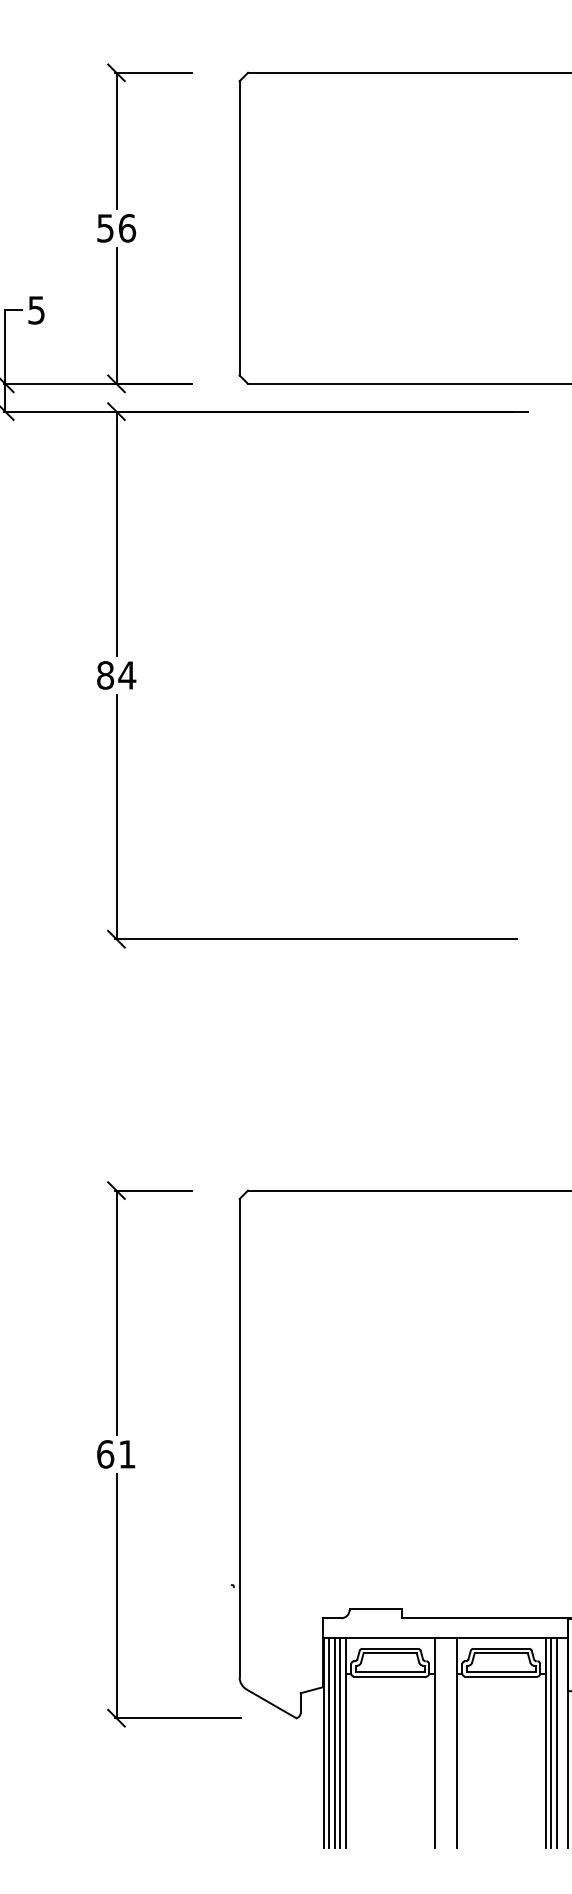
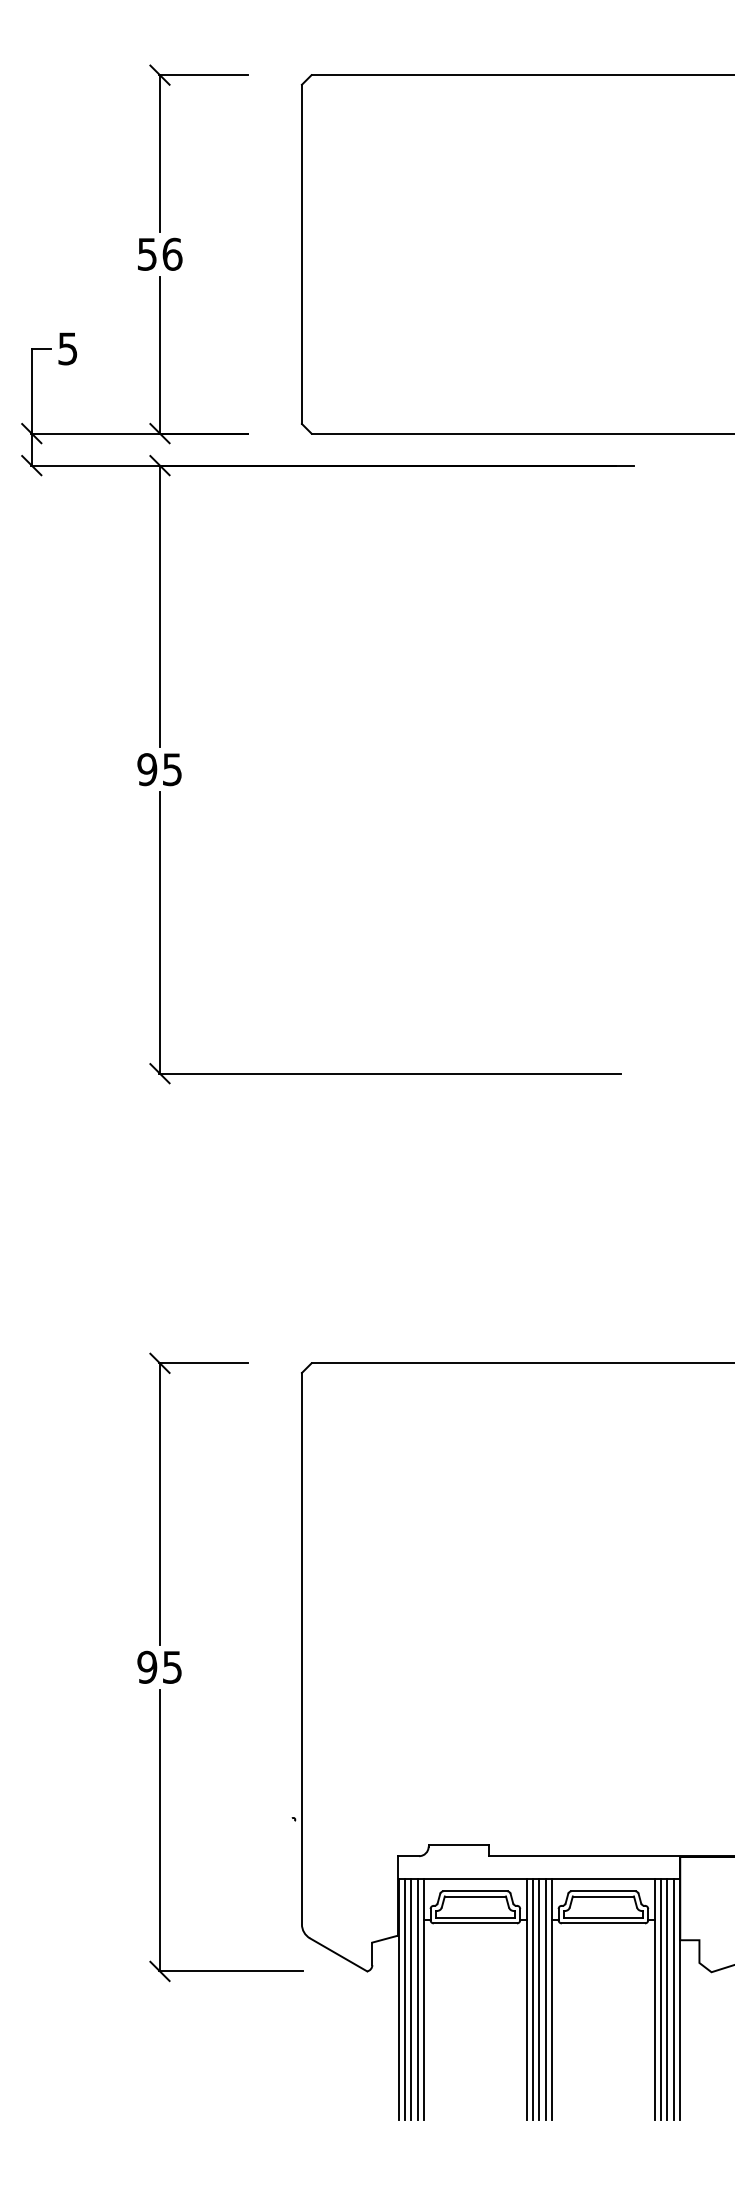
text: (116, 675) -> (159, 769), 84 -> 95
text: (116, 1453) -> (159, 1666), 61 -> 95
line: (440, 1742) -> (533, 1999), added
line: (445, 1742) -> (539, 1999), added
line: (451, 1742) -> (545, 1999), added
line: (562, 1742) -> (673, 1999), added

